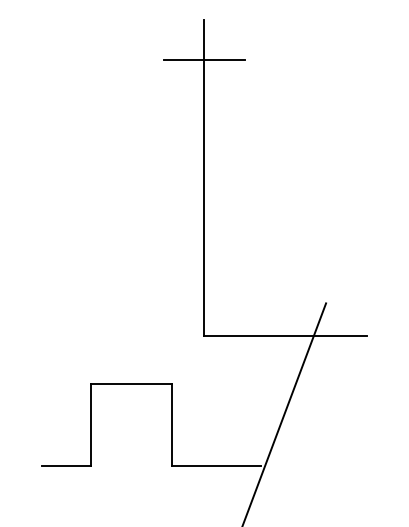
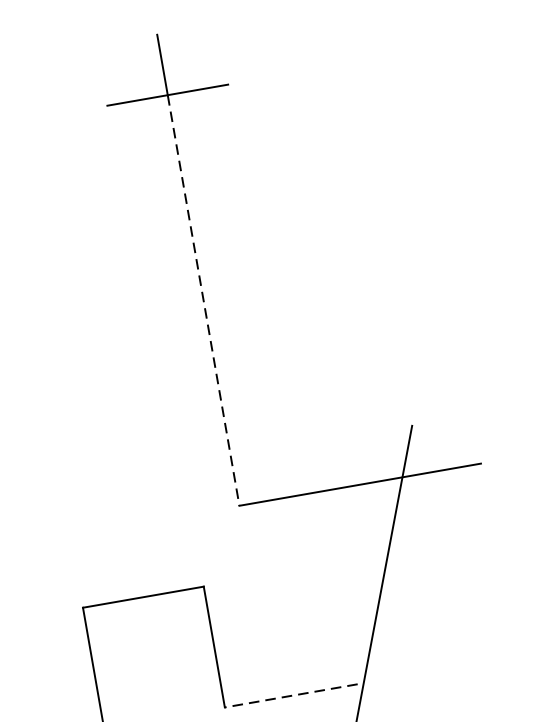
line: (204, 197) -> (203, 299), solid -> dashed
line: (216, 465) -> (291, 695), solid -> dashed

